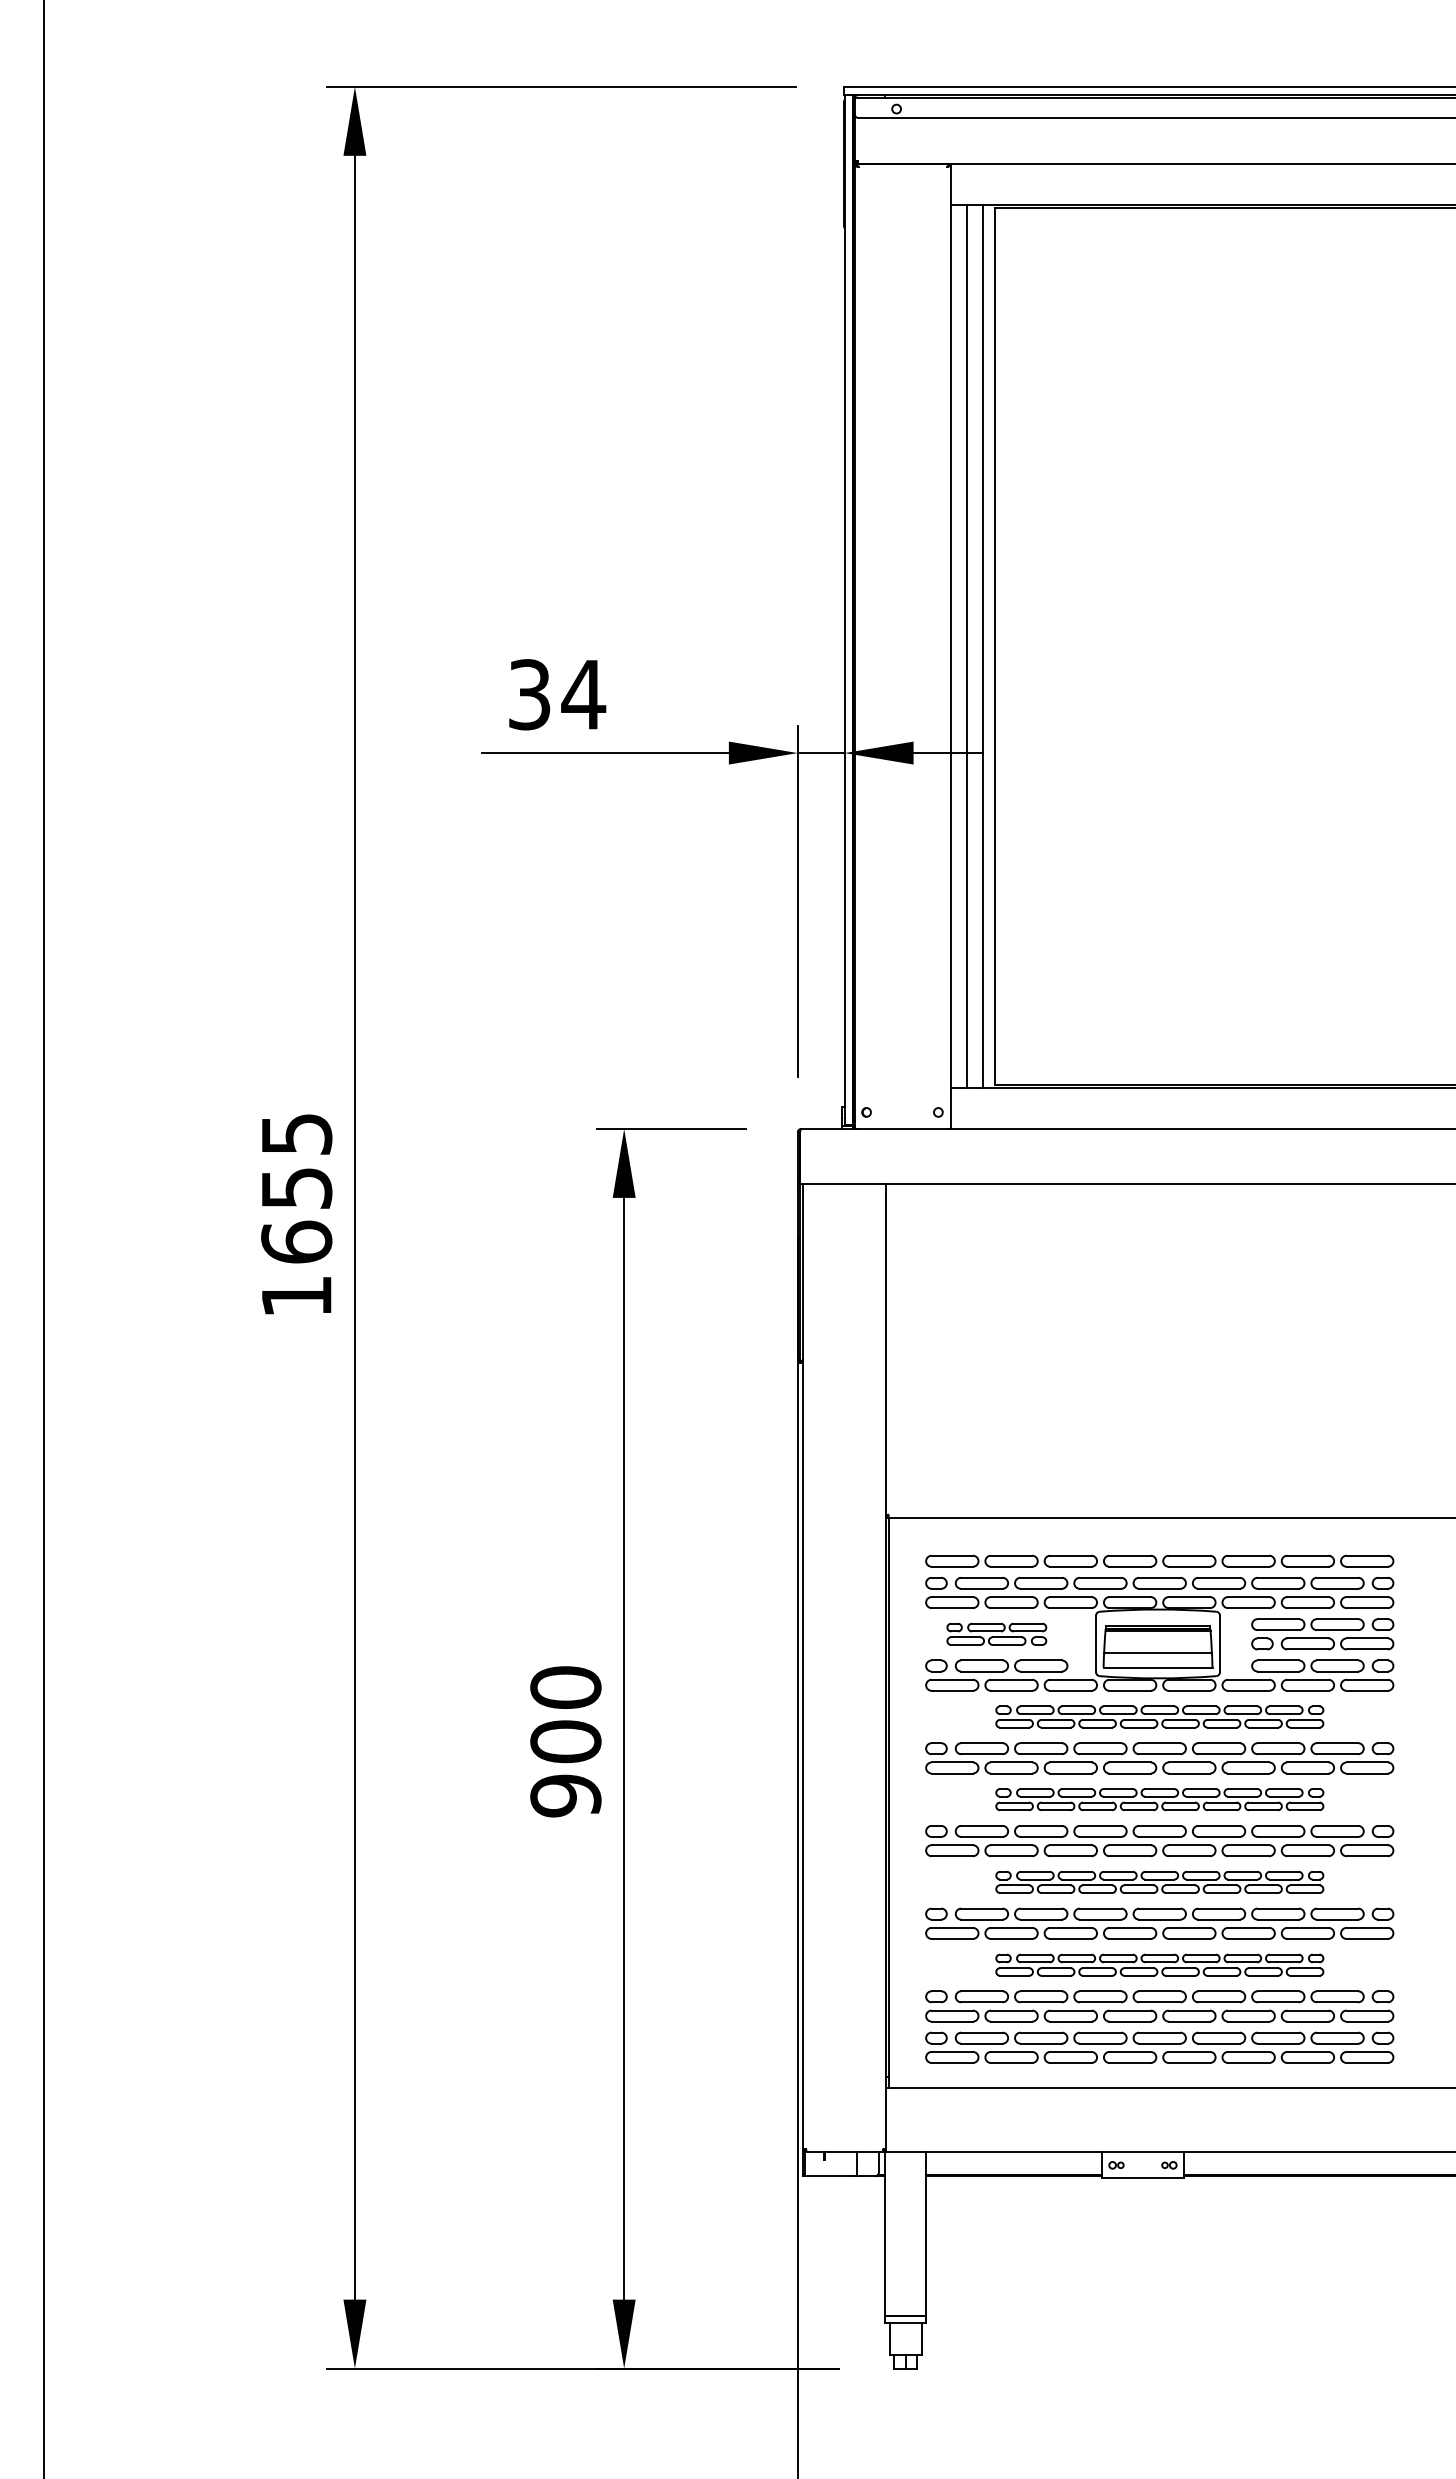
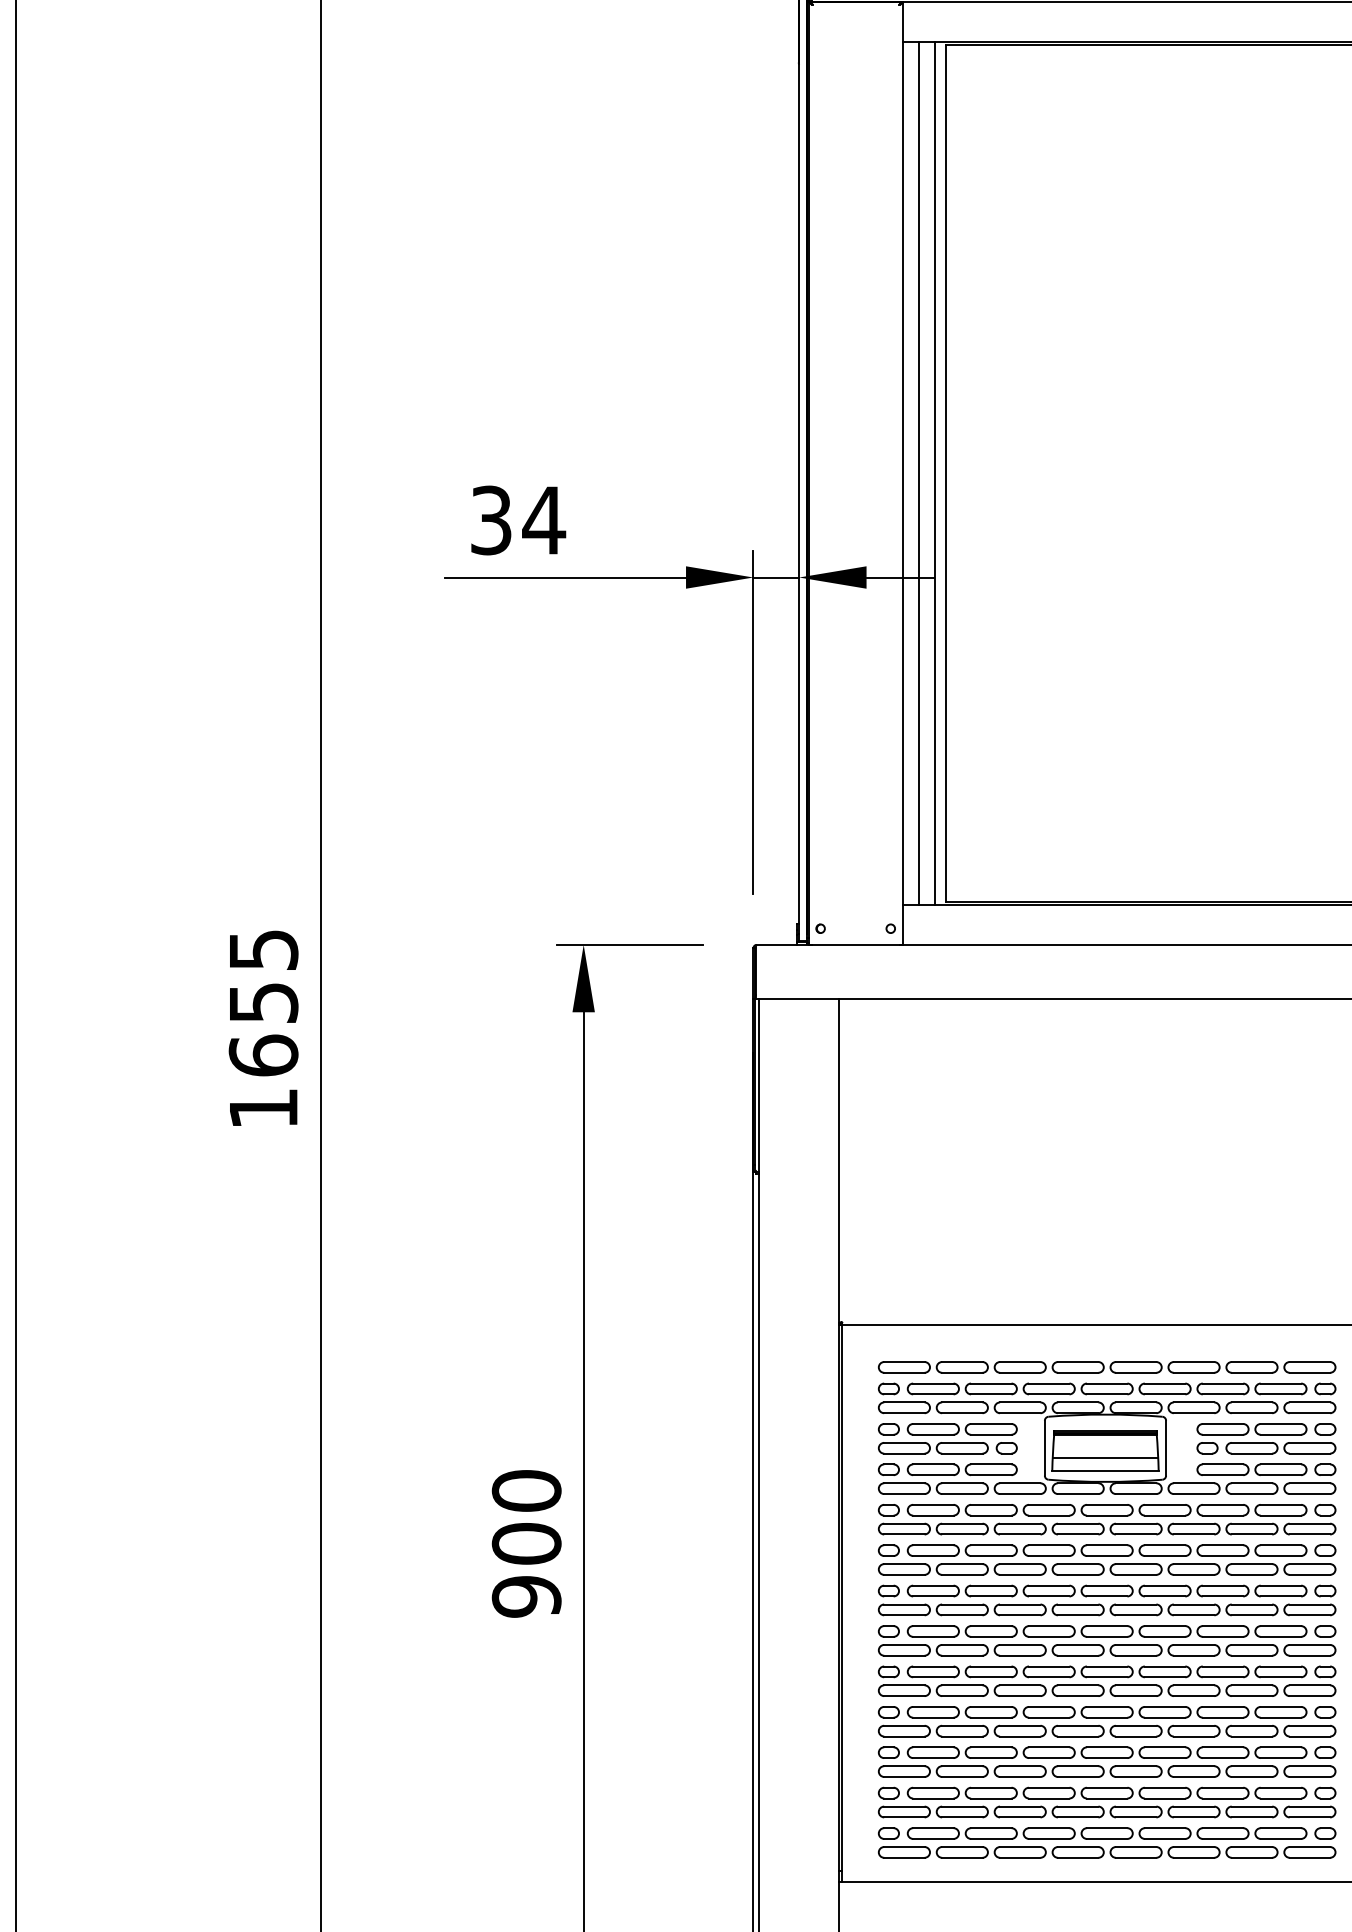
part: (996, 1634) -> (947, 1439), size x1.43
part: (1159, 1716) -> (1106, 1519), size x1.43
part: (1159, 1799) -> (1106, 1600), size x1.43
part: (1159, 1882) -> (1106, 1681), size x1.43
part: (1159, 1965) -> (1106, 1762), size x1.43

